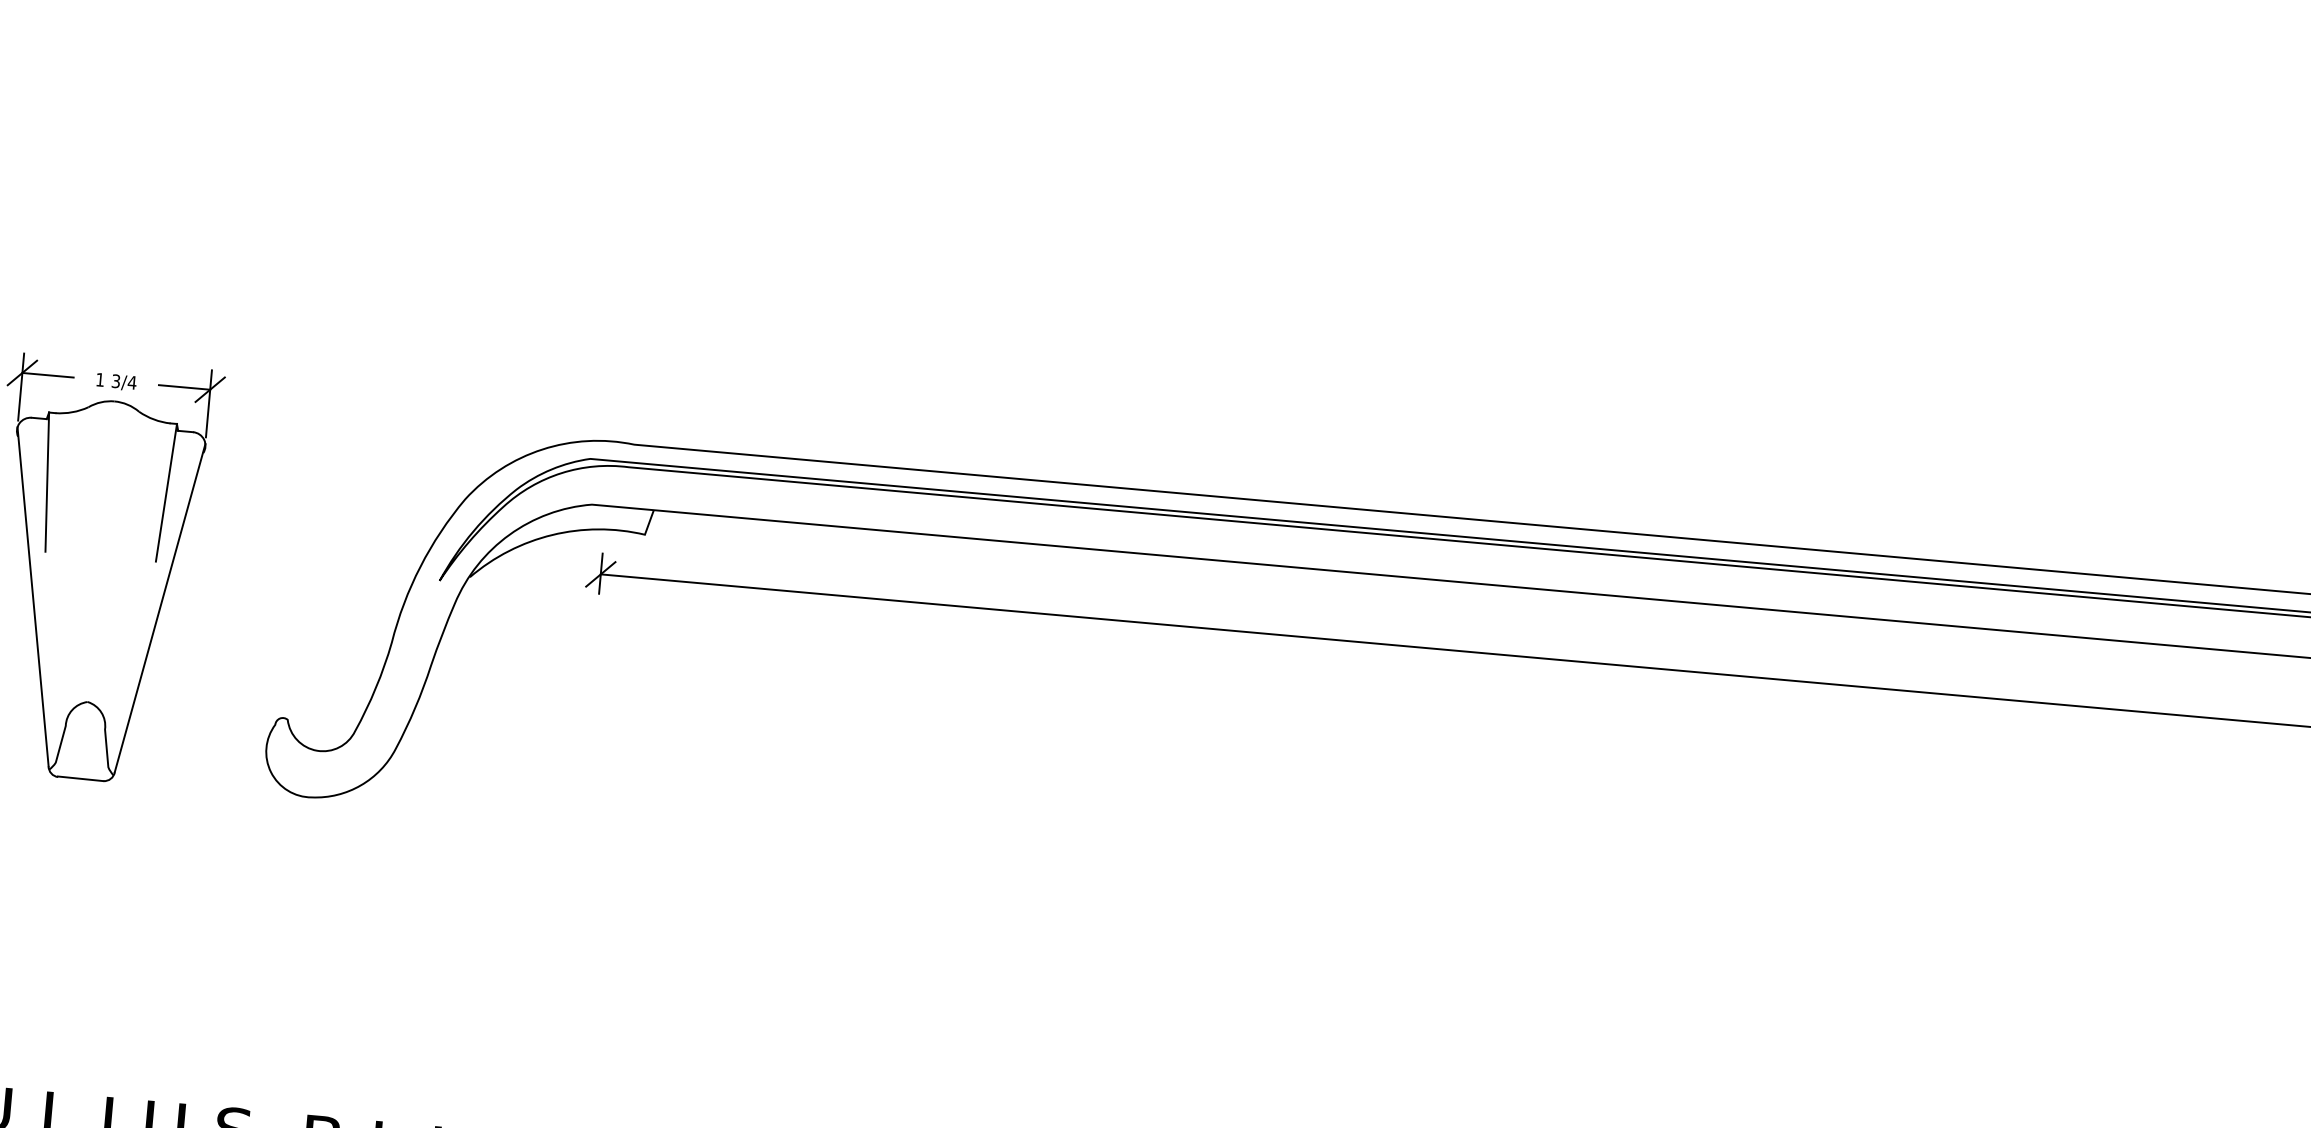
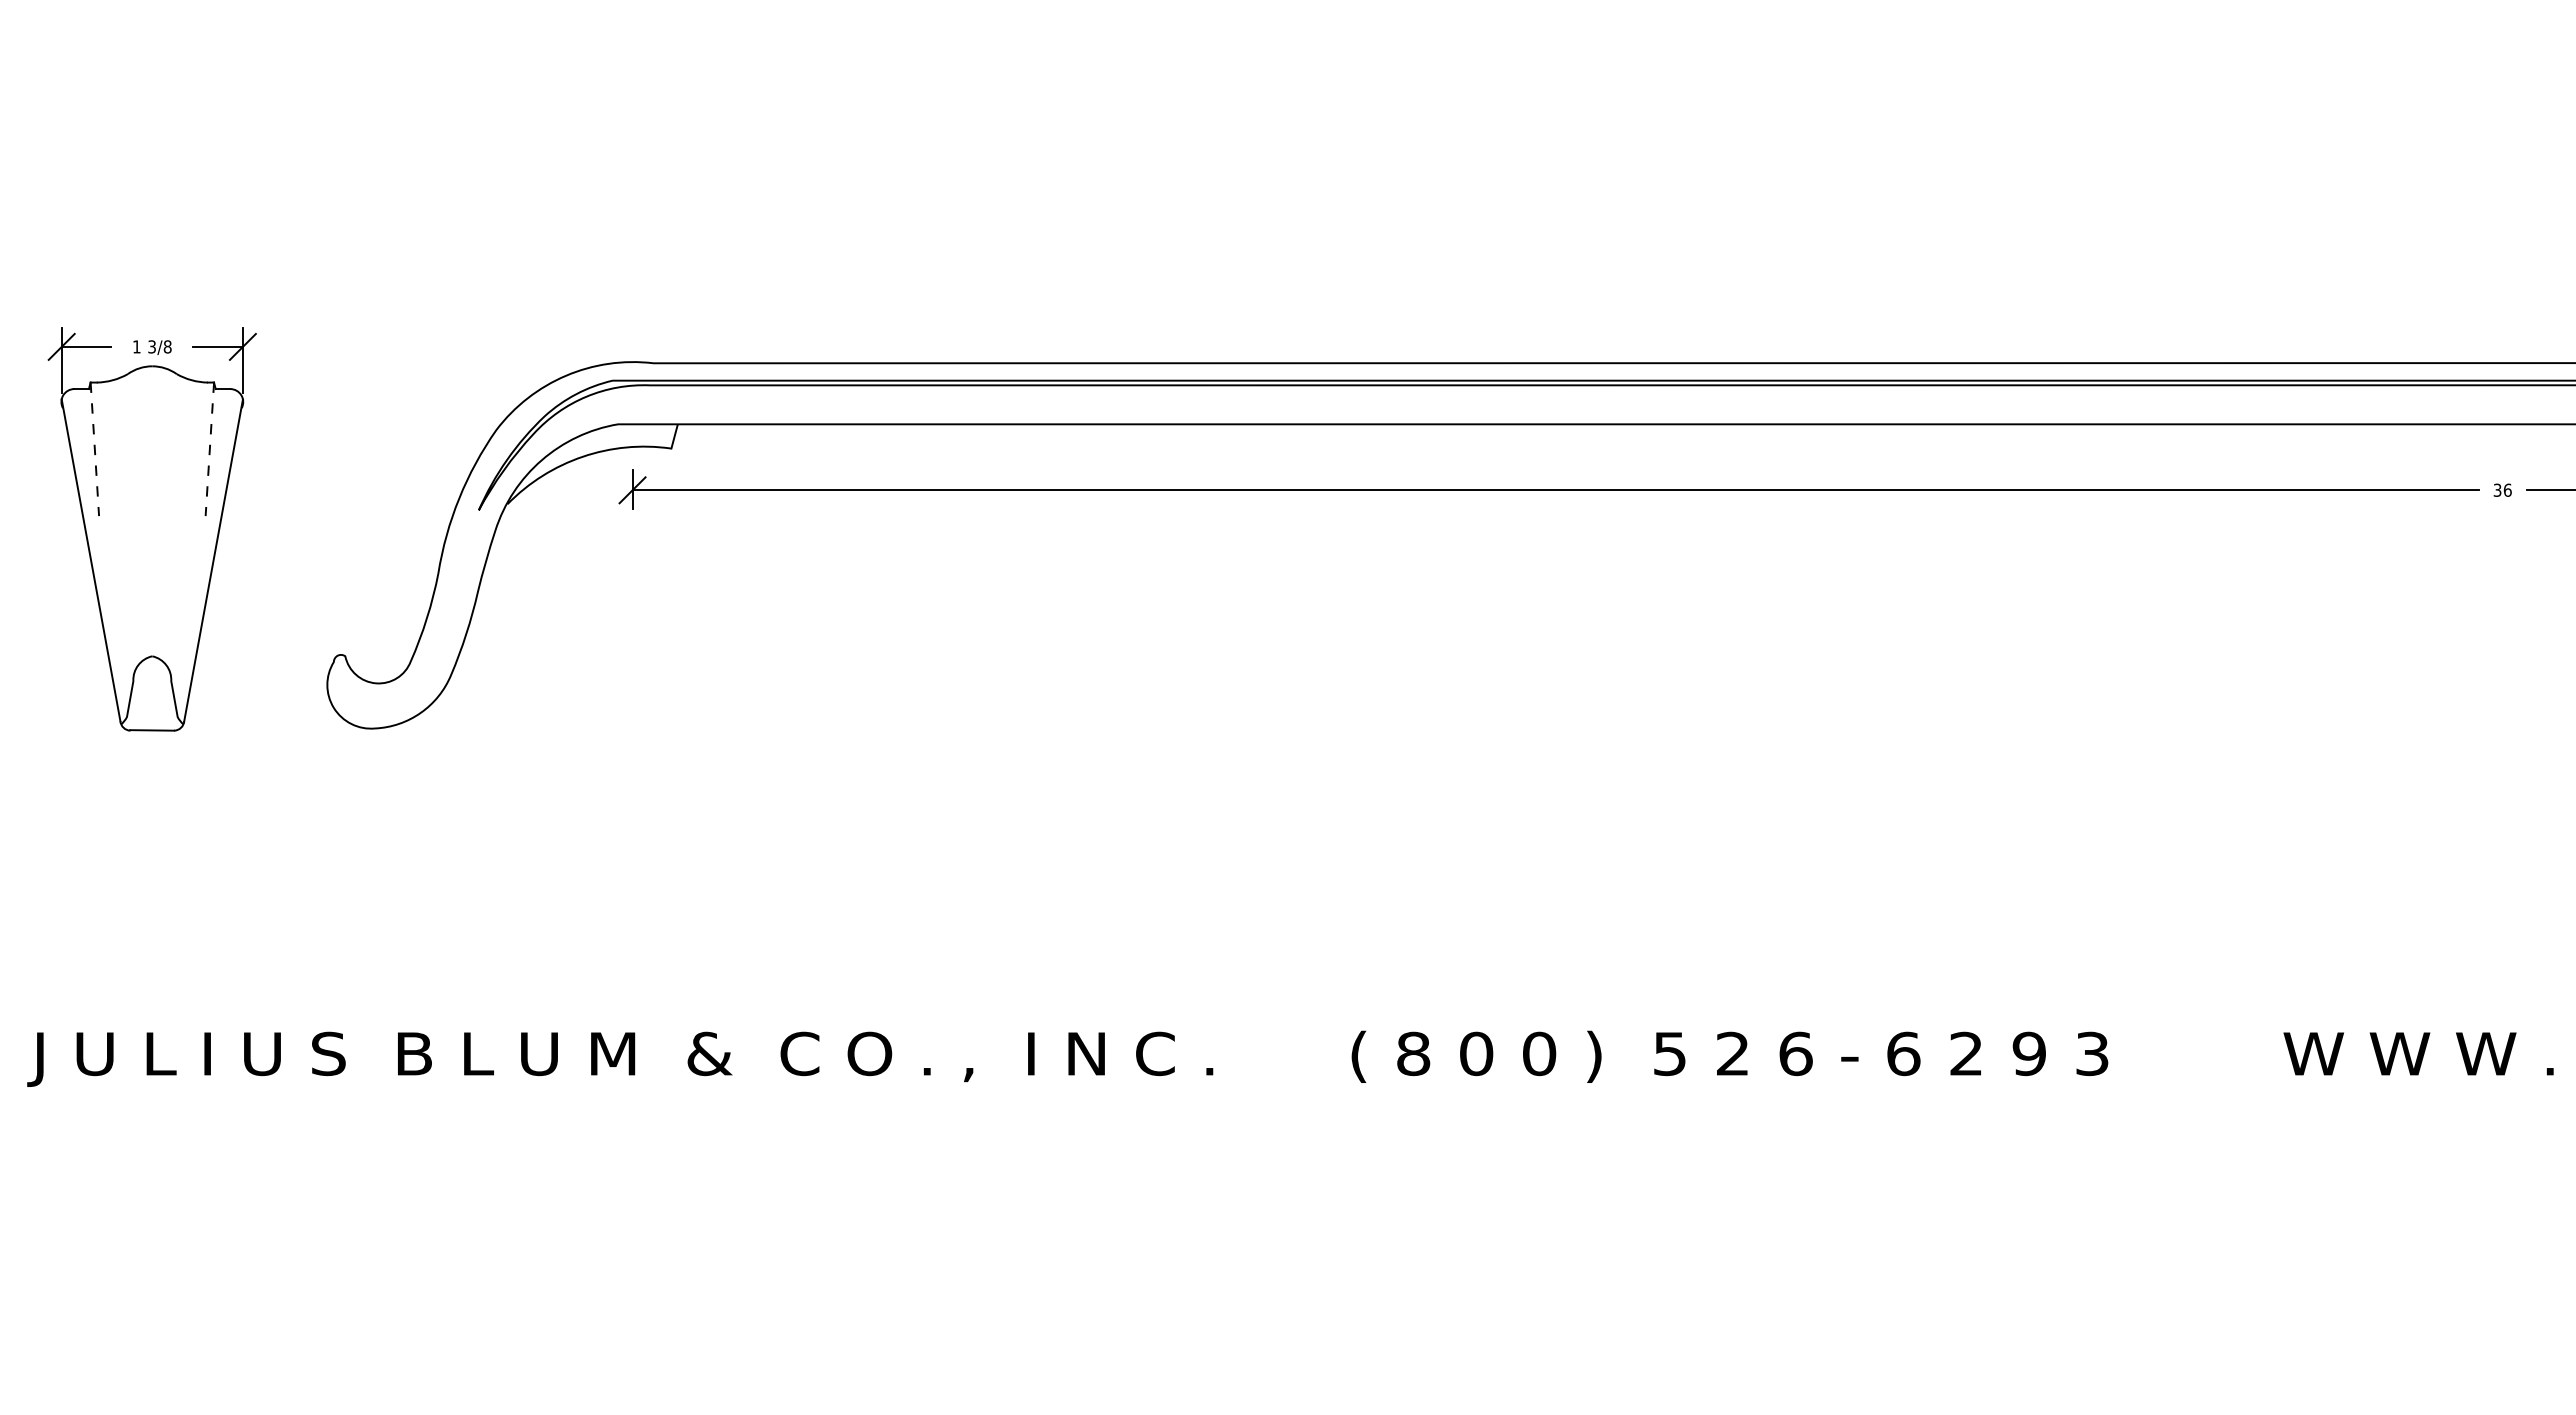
text: (132, 382) -> (167, 346), 3/4 -> 3/8
line: (46, 482) -> (94, 449), solid -> dashed
line: (166, 492) -> (209, 449), solid -> dashed

